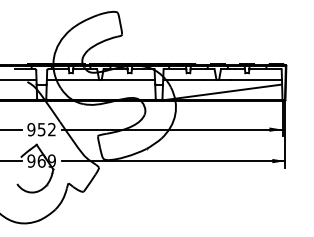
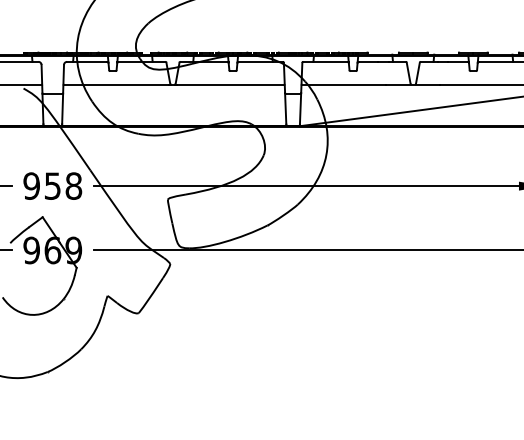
text: (51, 129) -> (72, 185), 952 -> 958

